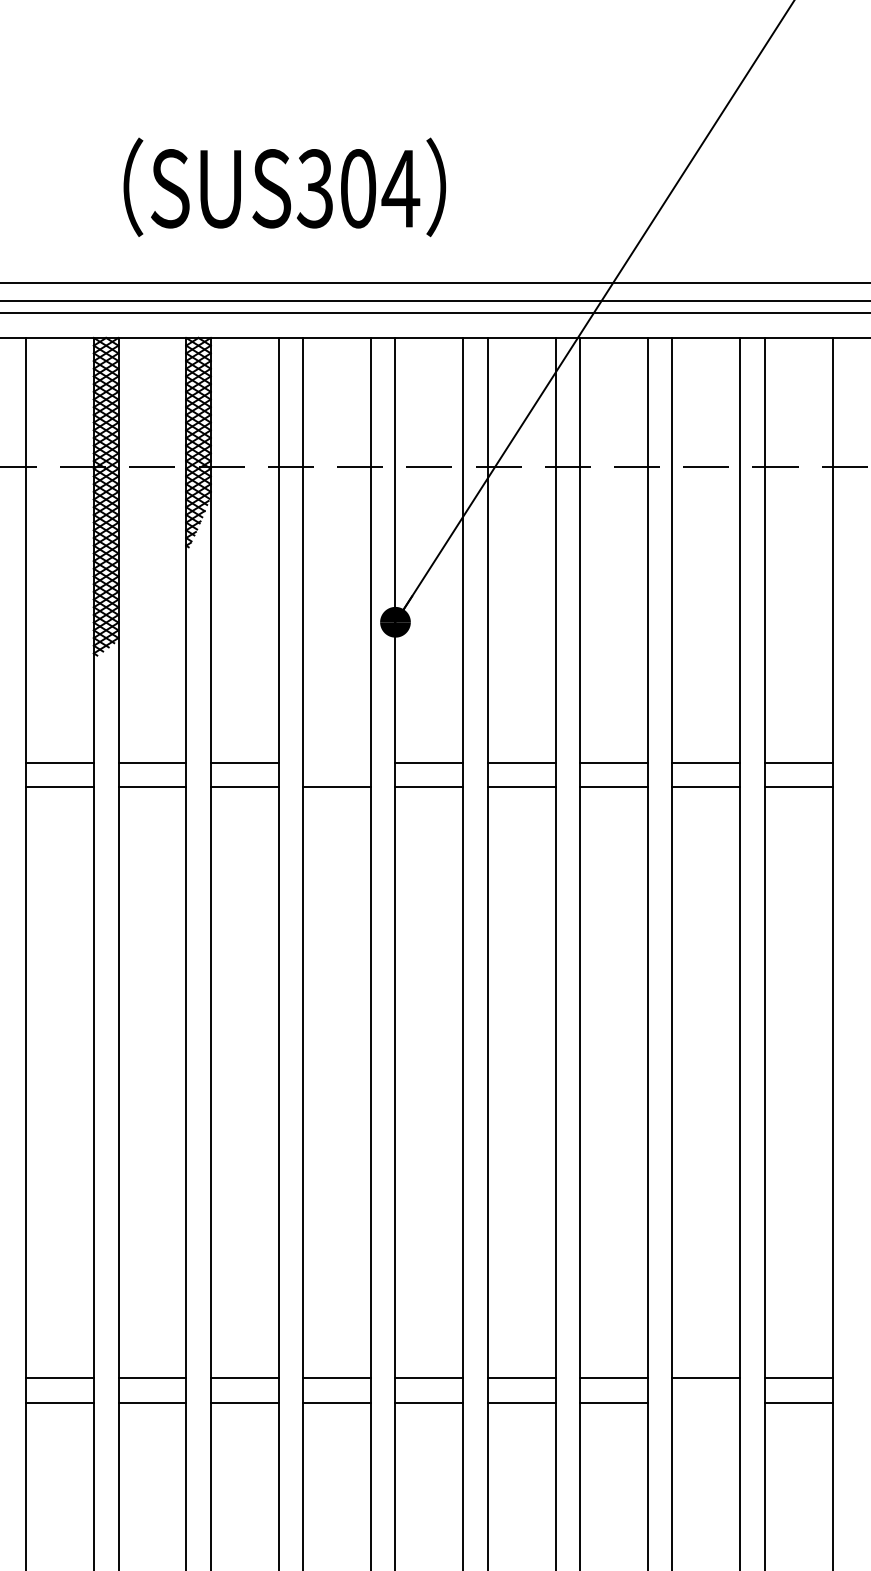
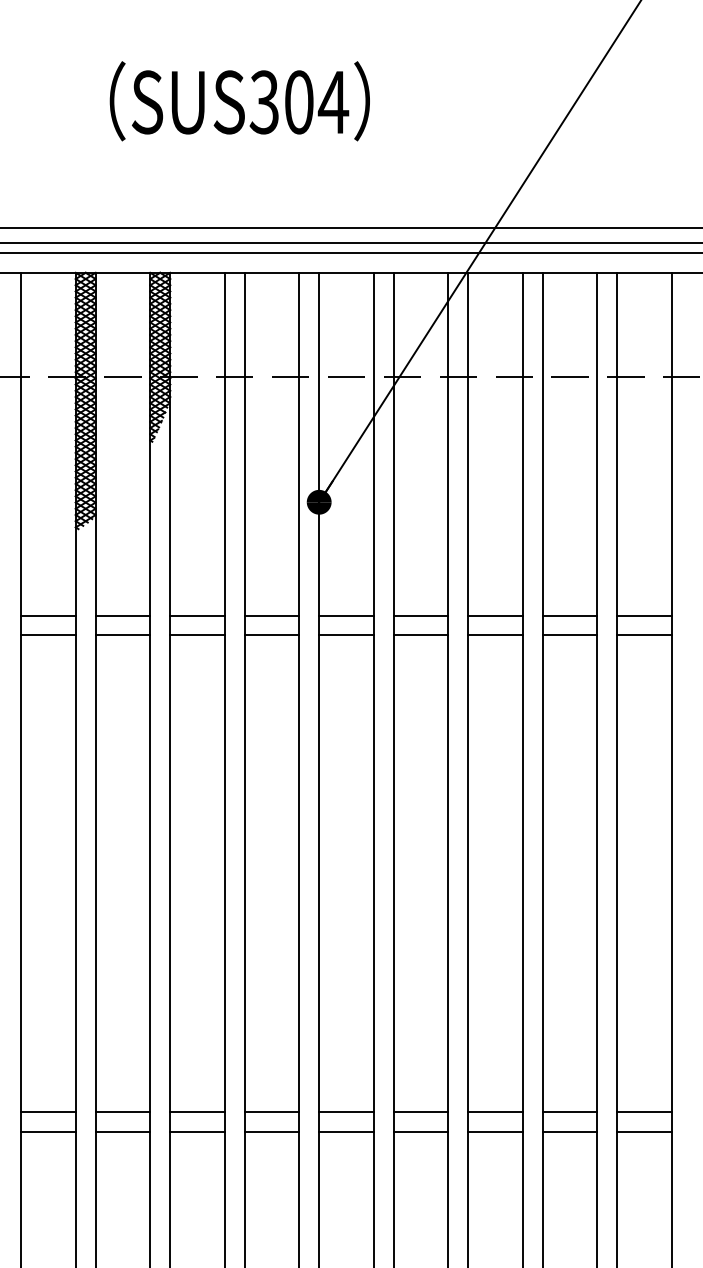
text: (284, 187) -> (239, 101), moved
line: (336, 762) -> (271, 615), added
line: (705, 1403) -> (569, 1132), added

